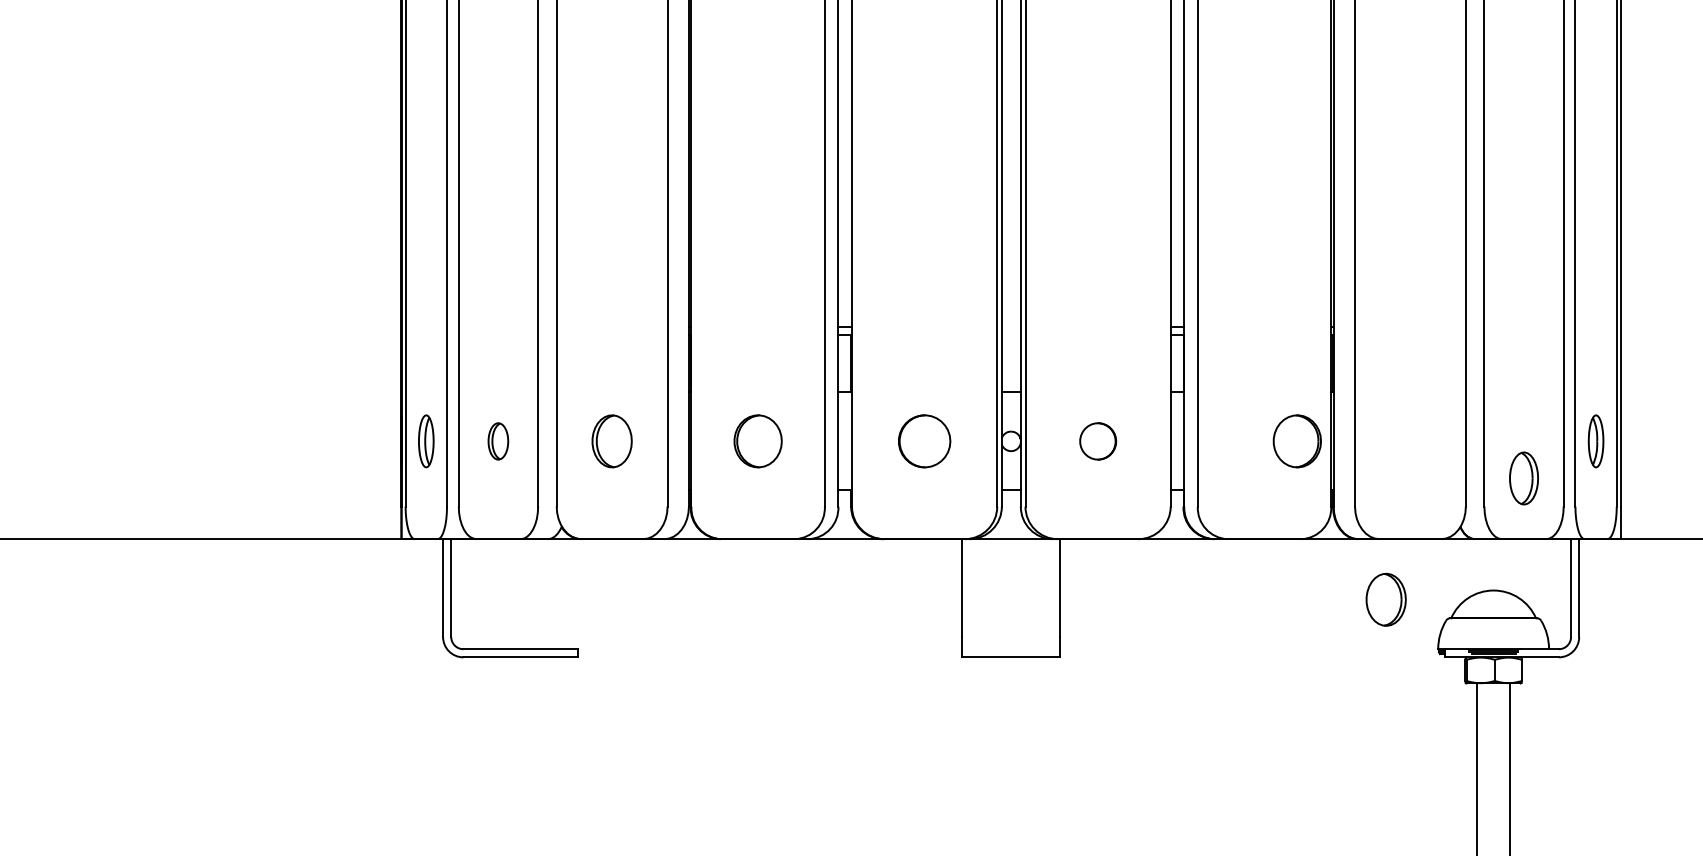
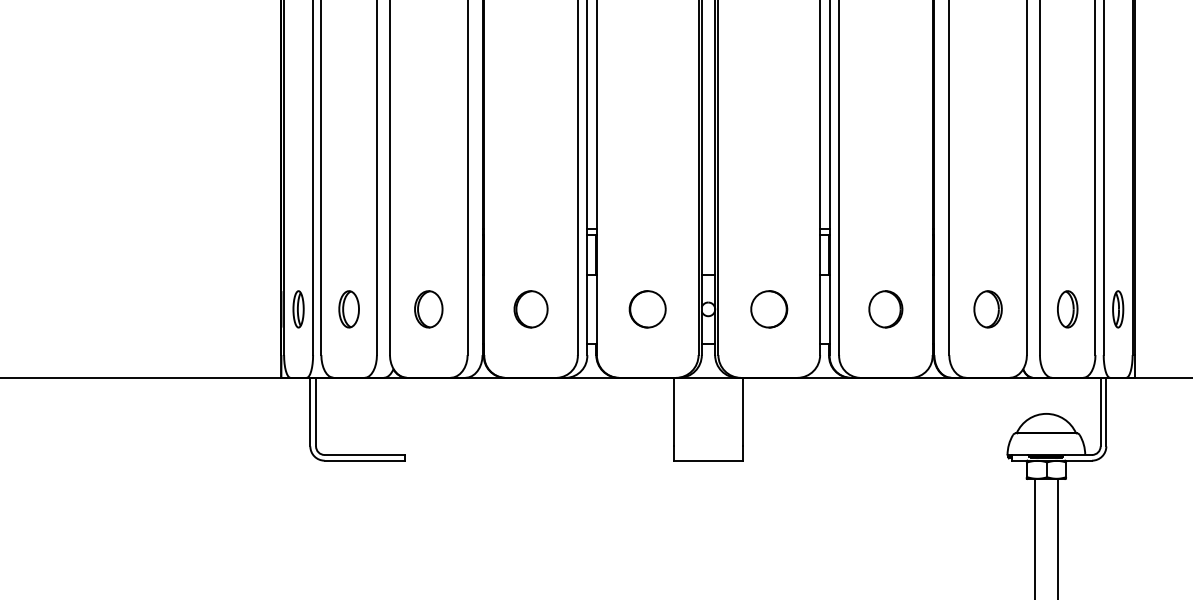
part: (497, 441) -> (348, 309), size x1.43
part: (1098, 441) -> (769, 309), size x1.43
part: (1296, 441) -> (885, 309), moved
part: (1523, 478) -> (1067, 309), moved
part: (1385, 599) -> (987, 309), moved

